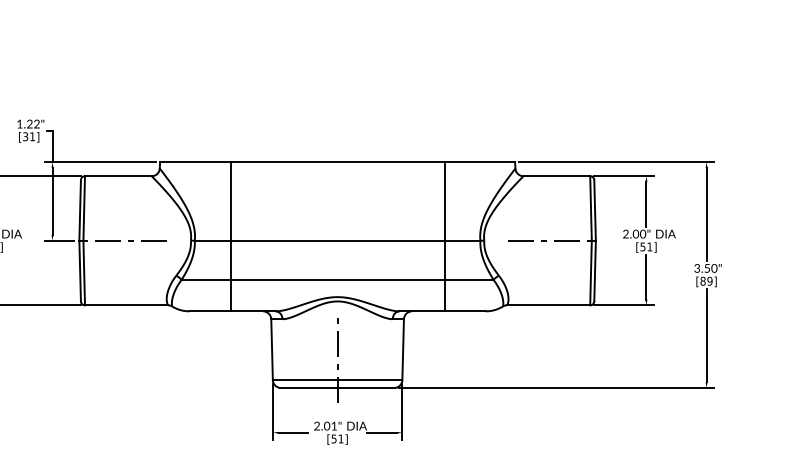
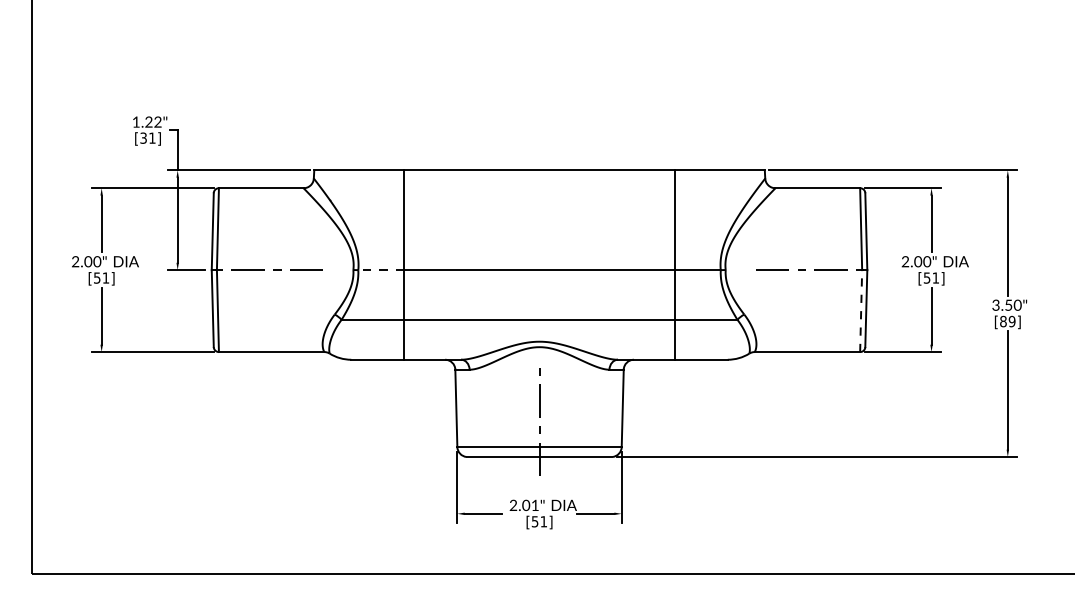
line: (213, 241) -> (381, 270), solid -> dashed
line: (591, 273) -> (861, 311), solid -> dashed

